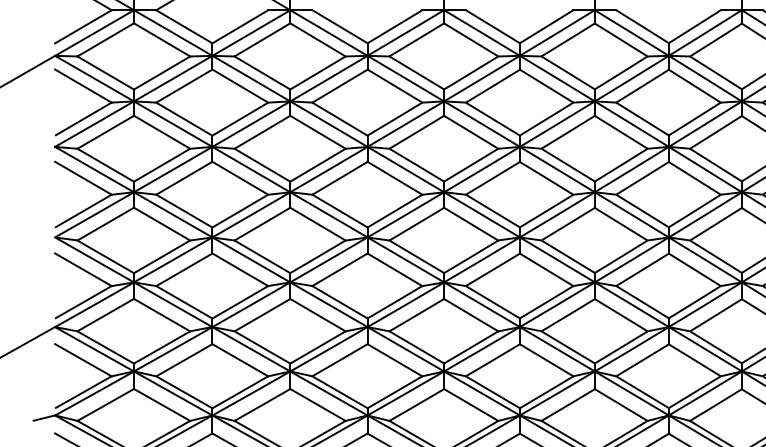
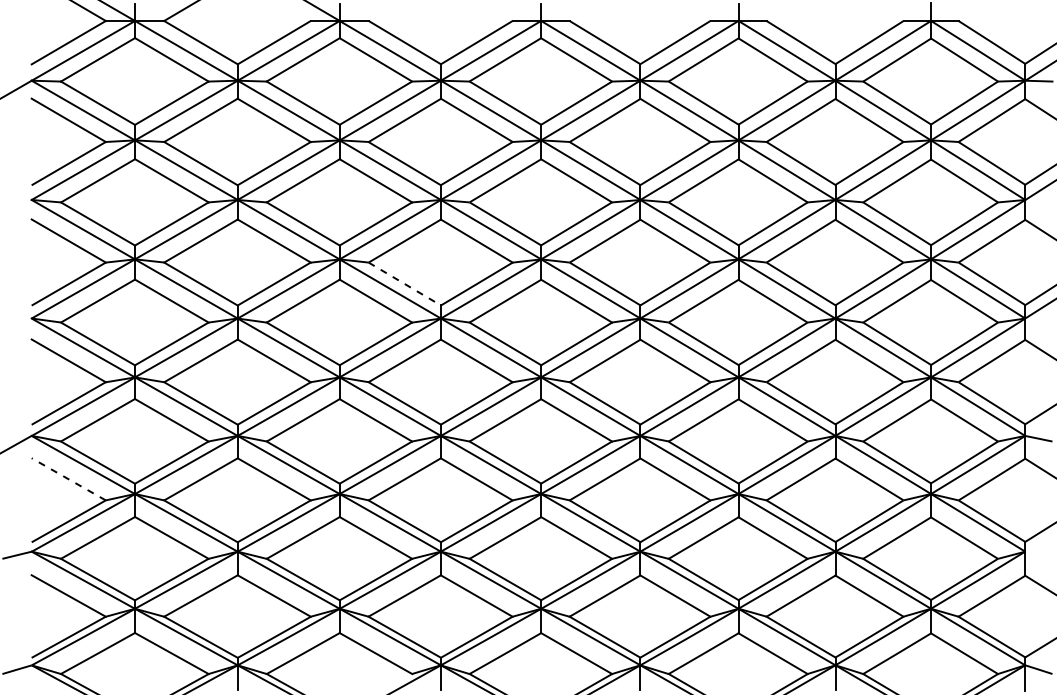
line: (340, 211) -> (405, 284), solid -> dashed
line: (83, 360) -> (68, 479), solid -> dashed

